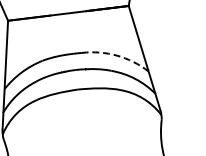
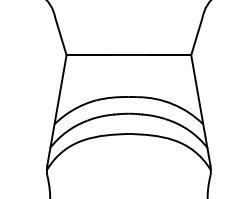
arc: (117, 55) -> (173, 104), dashed -> solid

